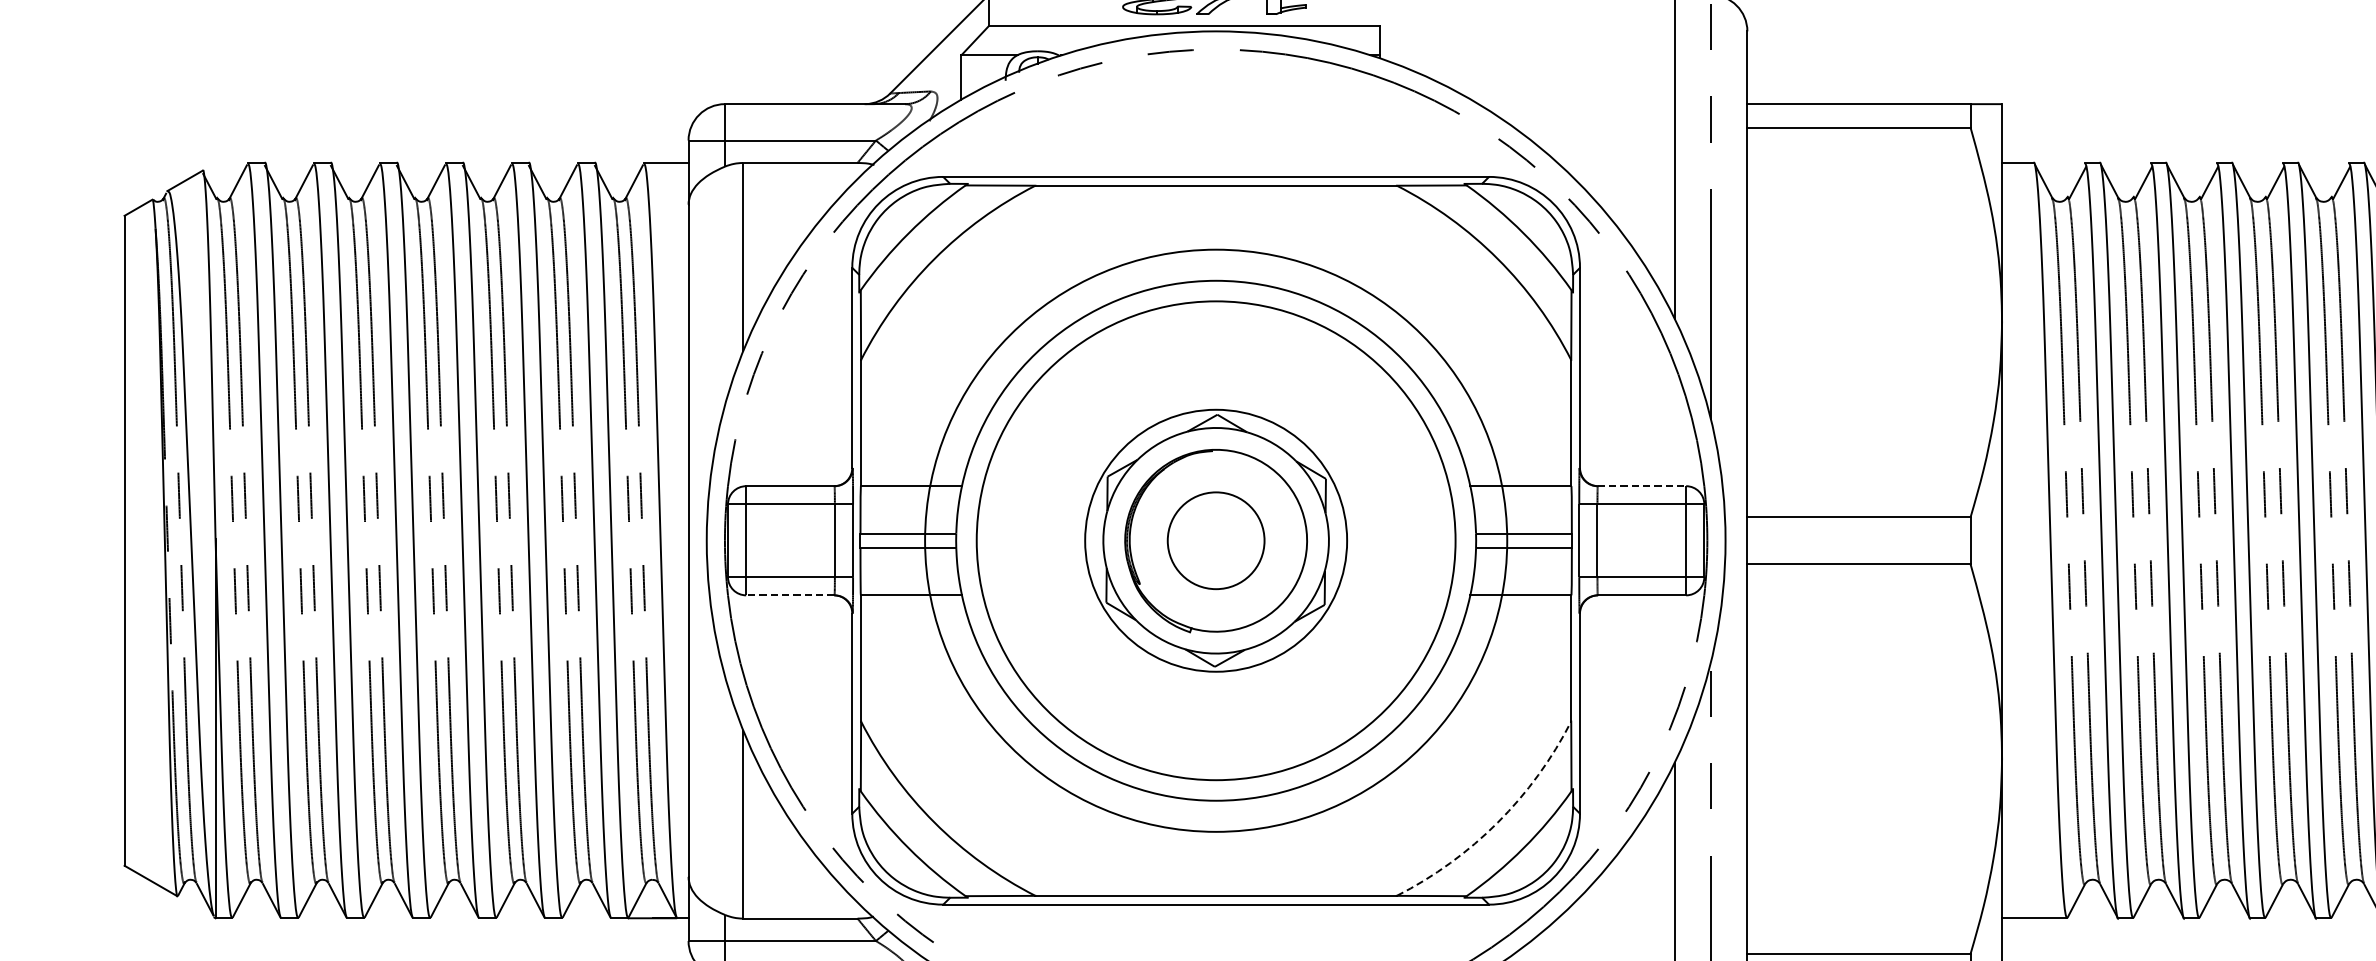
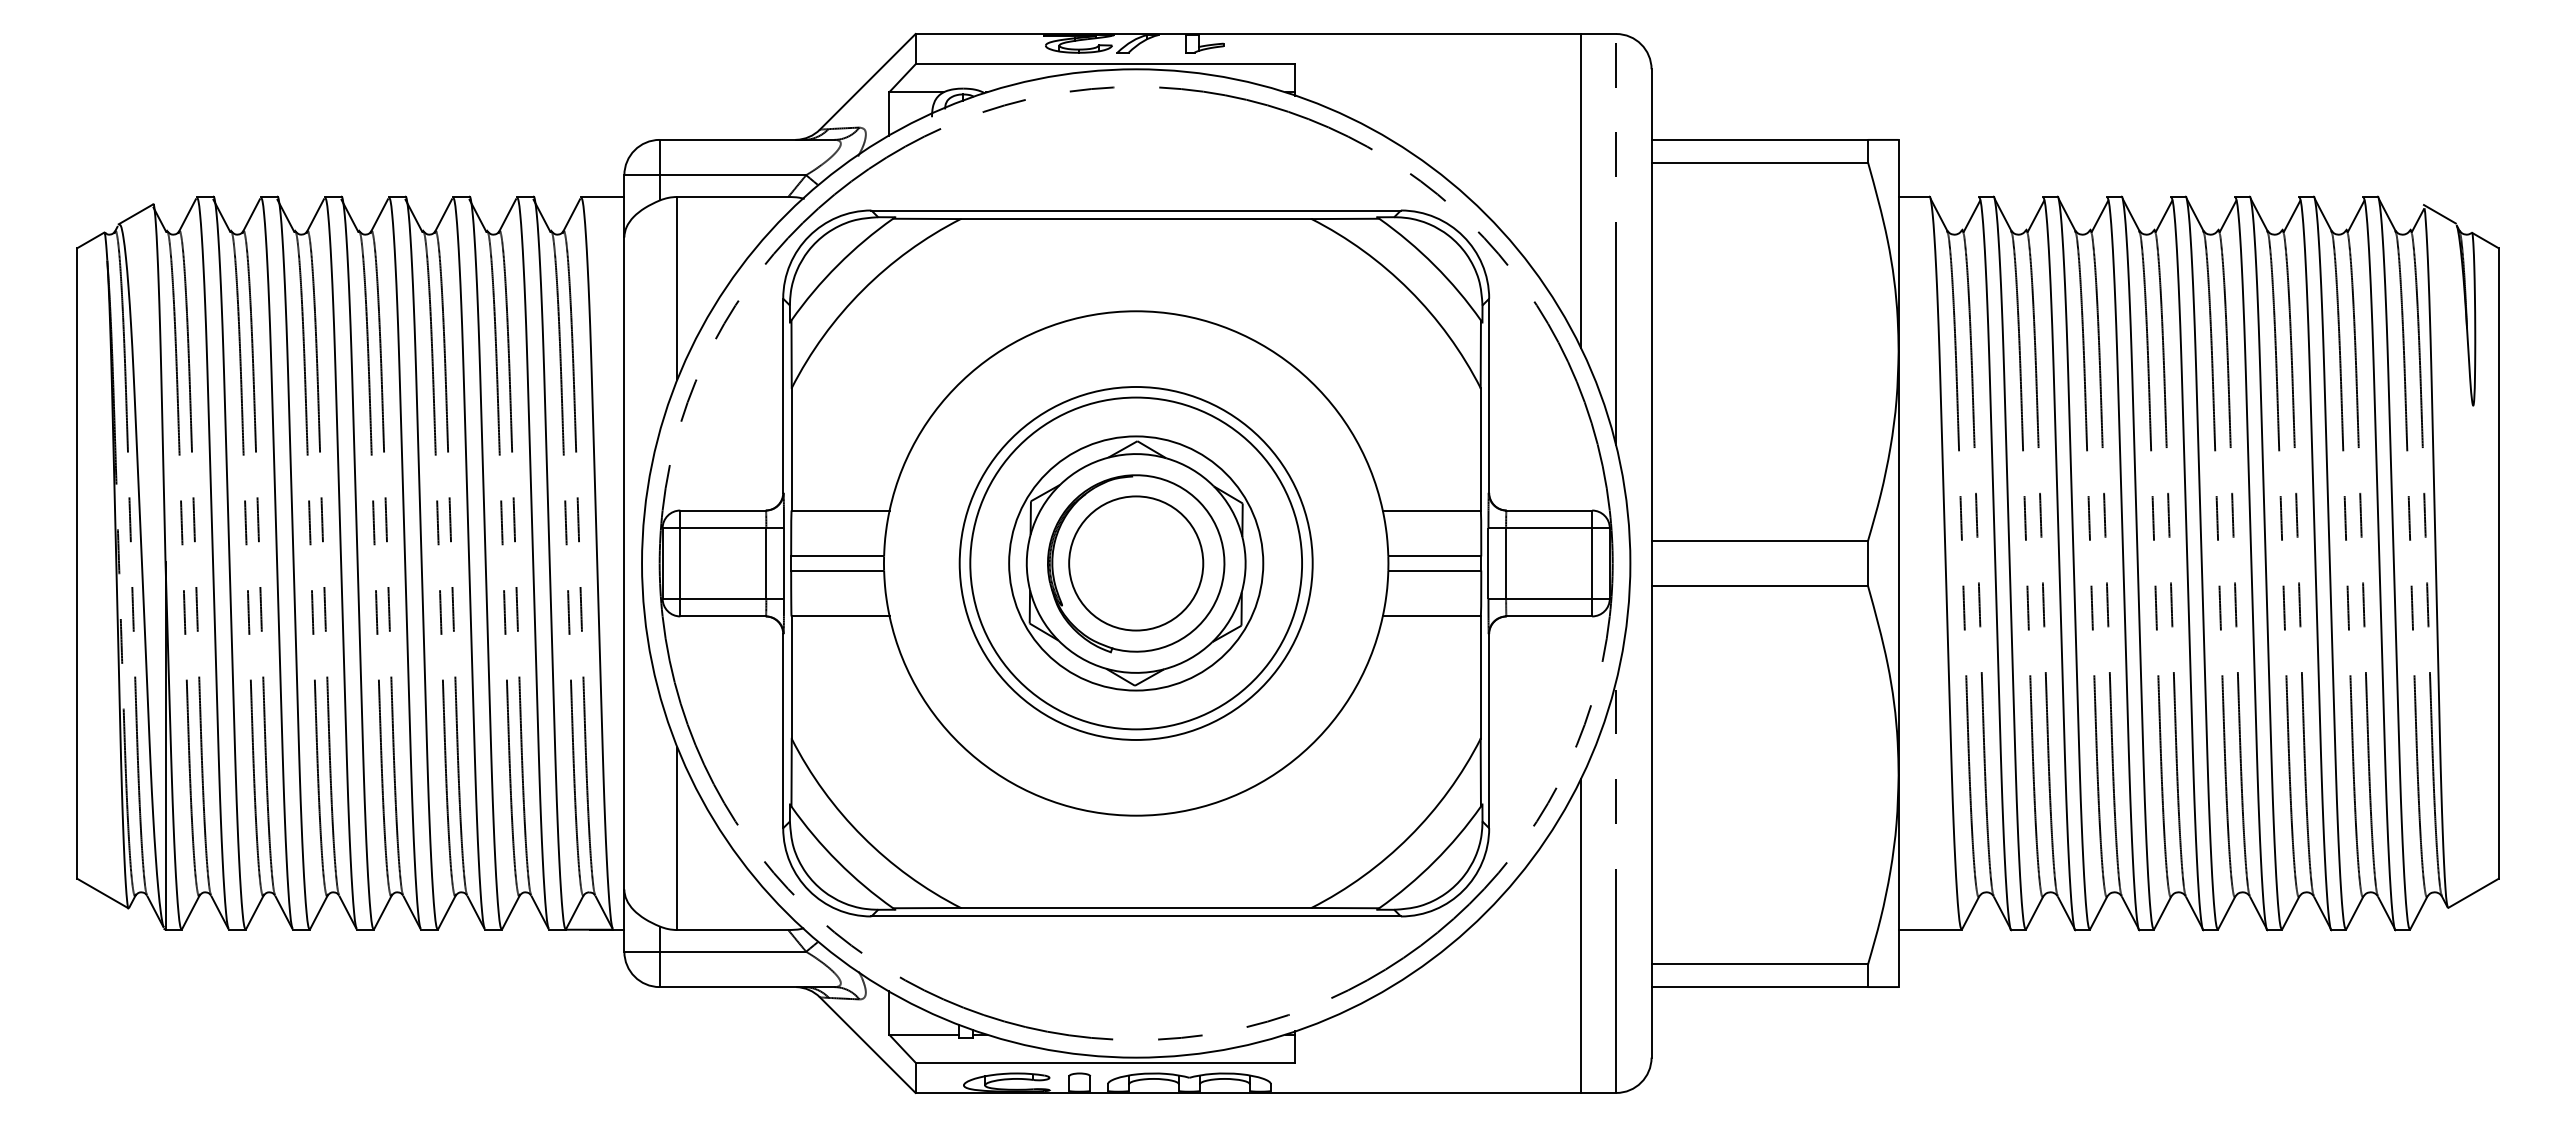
line: (1642, 486) -> (1549, 510), dashed -> solid
circle: (1215, 540) -> (1135, 563), size x0.62
circle: (1216, 540) -> (1136, 563), size x0.71
circle: (1216, 540) -> (1136, 563), size x1.43
line: (790, 595) -> (723, 616), dashed -> solid
arc: (1497, 822) -> (1409, 836), dashed -> solid

